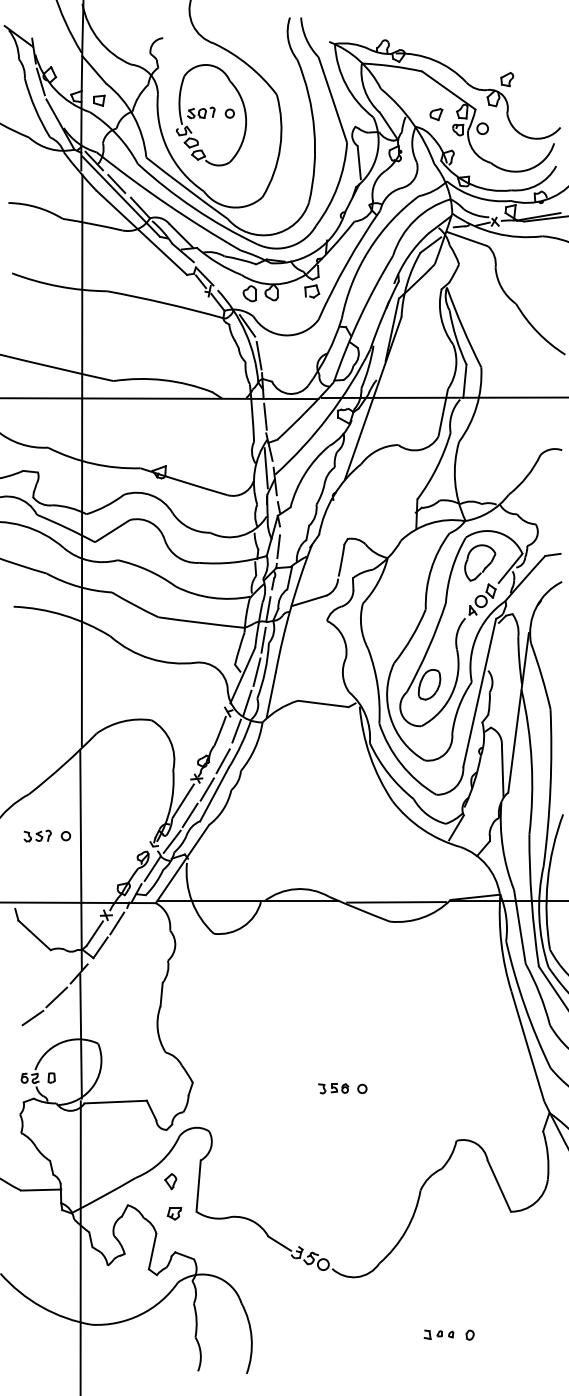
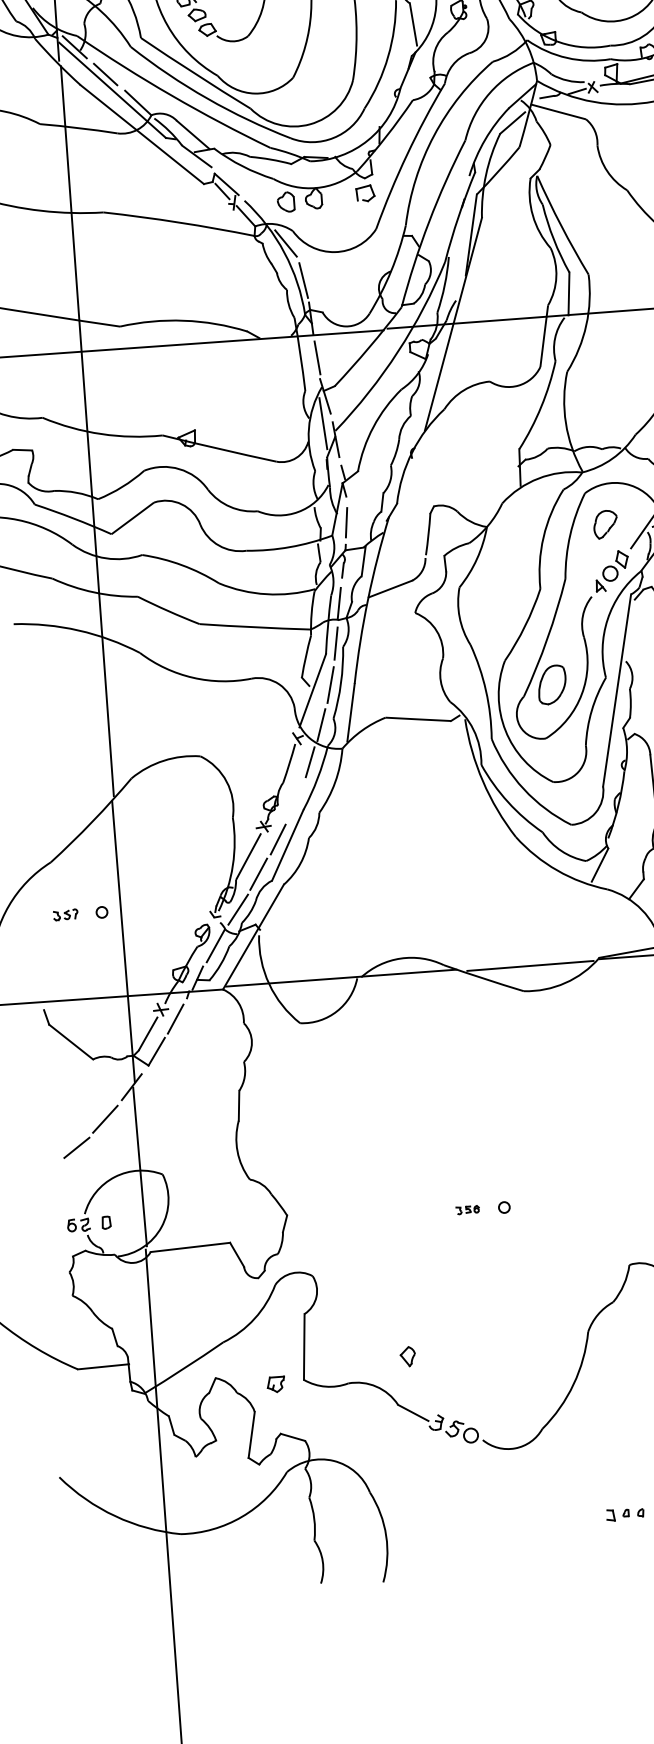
part: (480, 562) -> (605, 523), size x0.6
line: (222, 761) -> (294, 802), removed
part: (37, 835) -> (65, 914), size x0.7
part: (333, 1088) -> (467, 1209), size x0.6
part: (170, 1181) -> (407, 1356), moved

